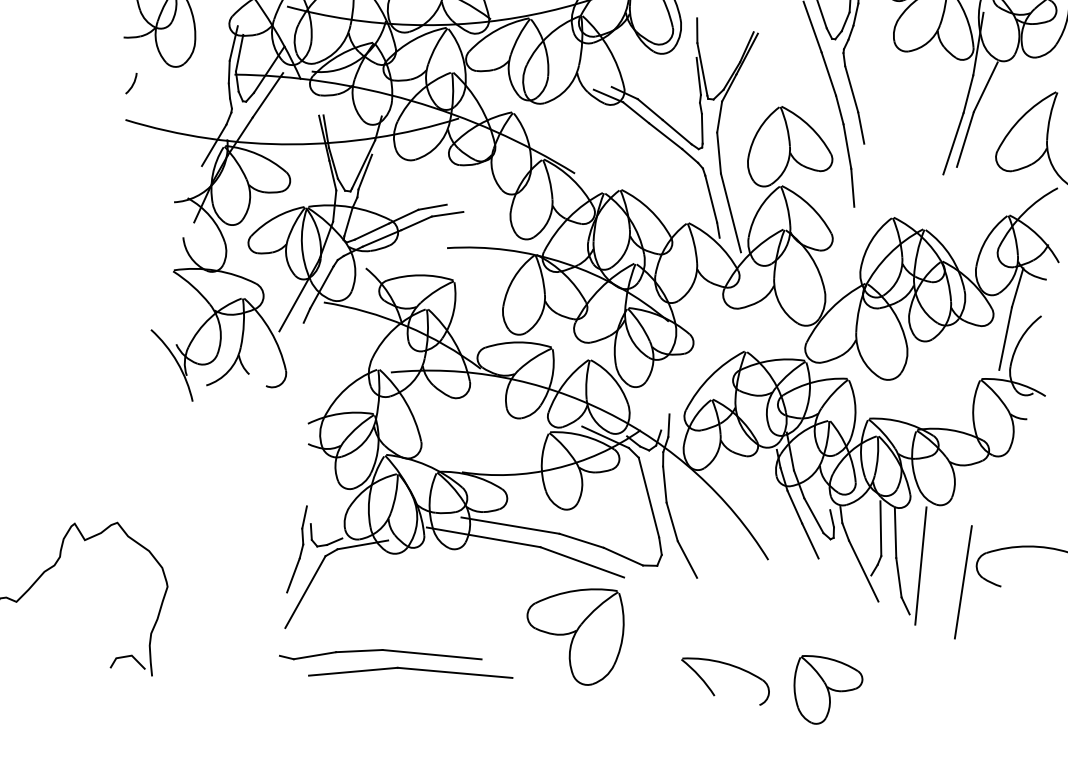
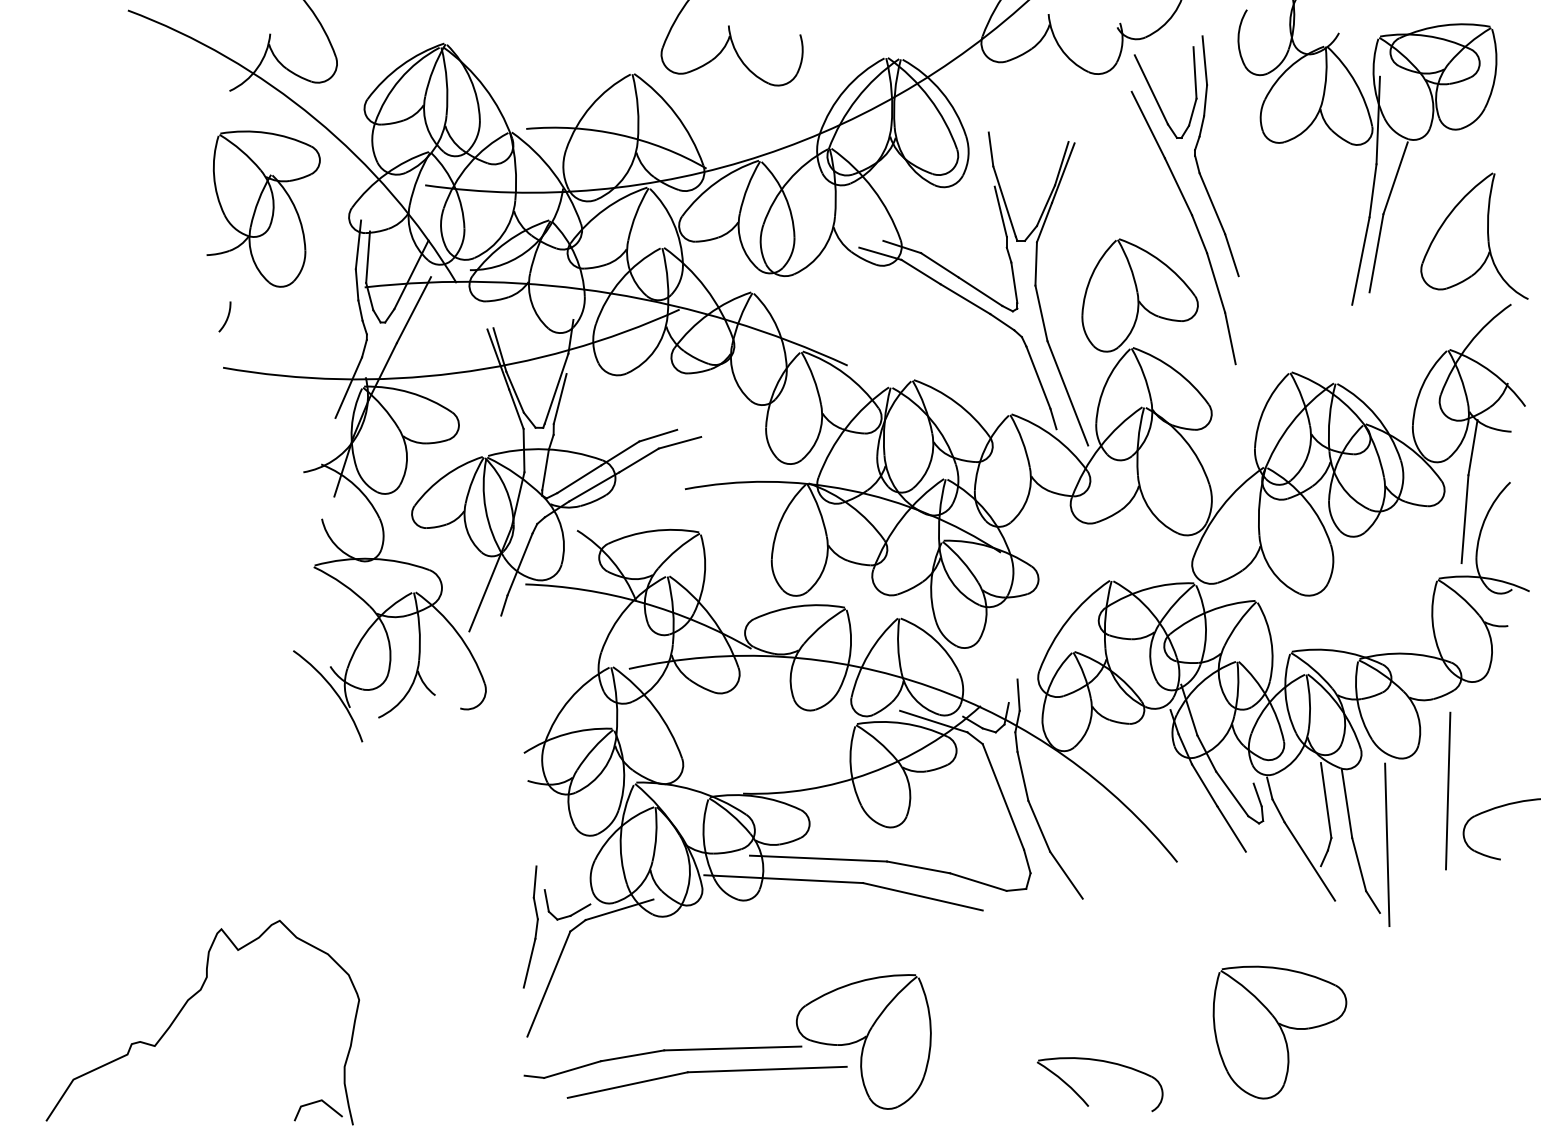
line: (963, 581) -> (1448, 790), moved
part: (573, 634) -> (863, 1041), moved
part: (711, 690) -> (1083, 1099), moved
part: (826, 691) -> (1279, 1032), size x1.43

